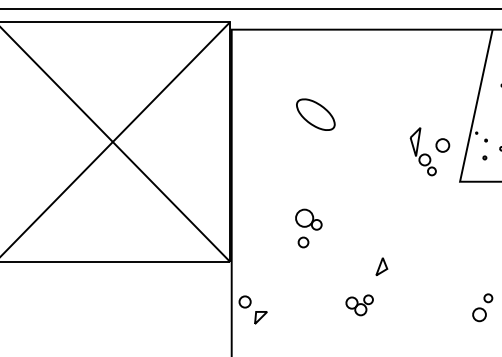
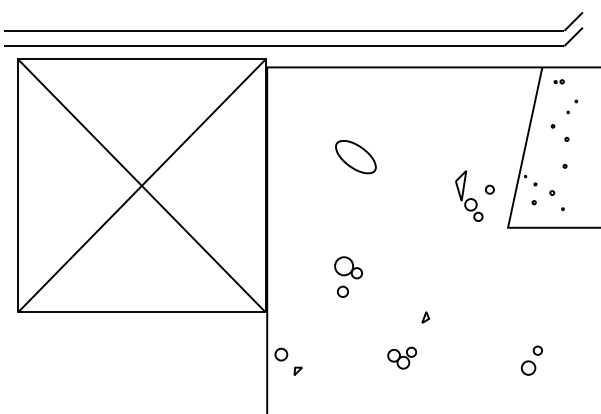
part: (442, 145) -> (489, 189), size x0.6
part: (381, 266) -> (425, 317), size x0.6
part: (261, 318) -> (298, 371), size x0.6

